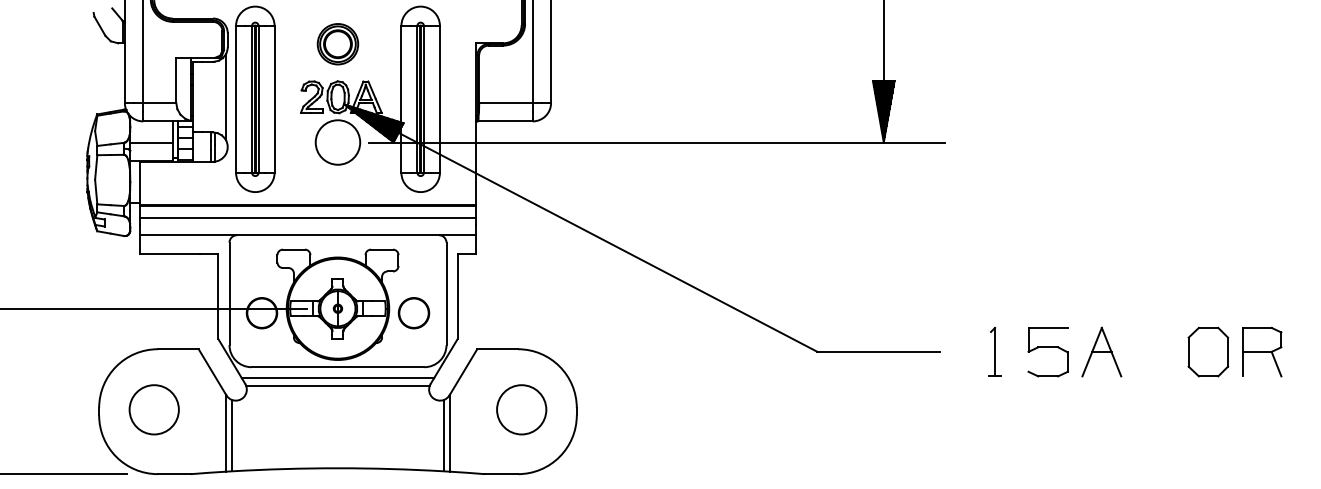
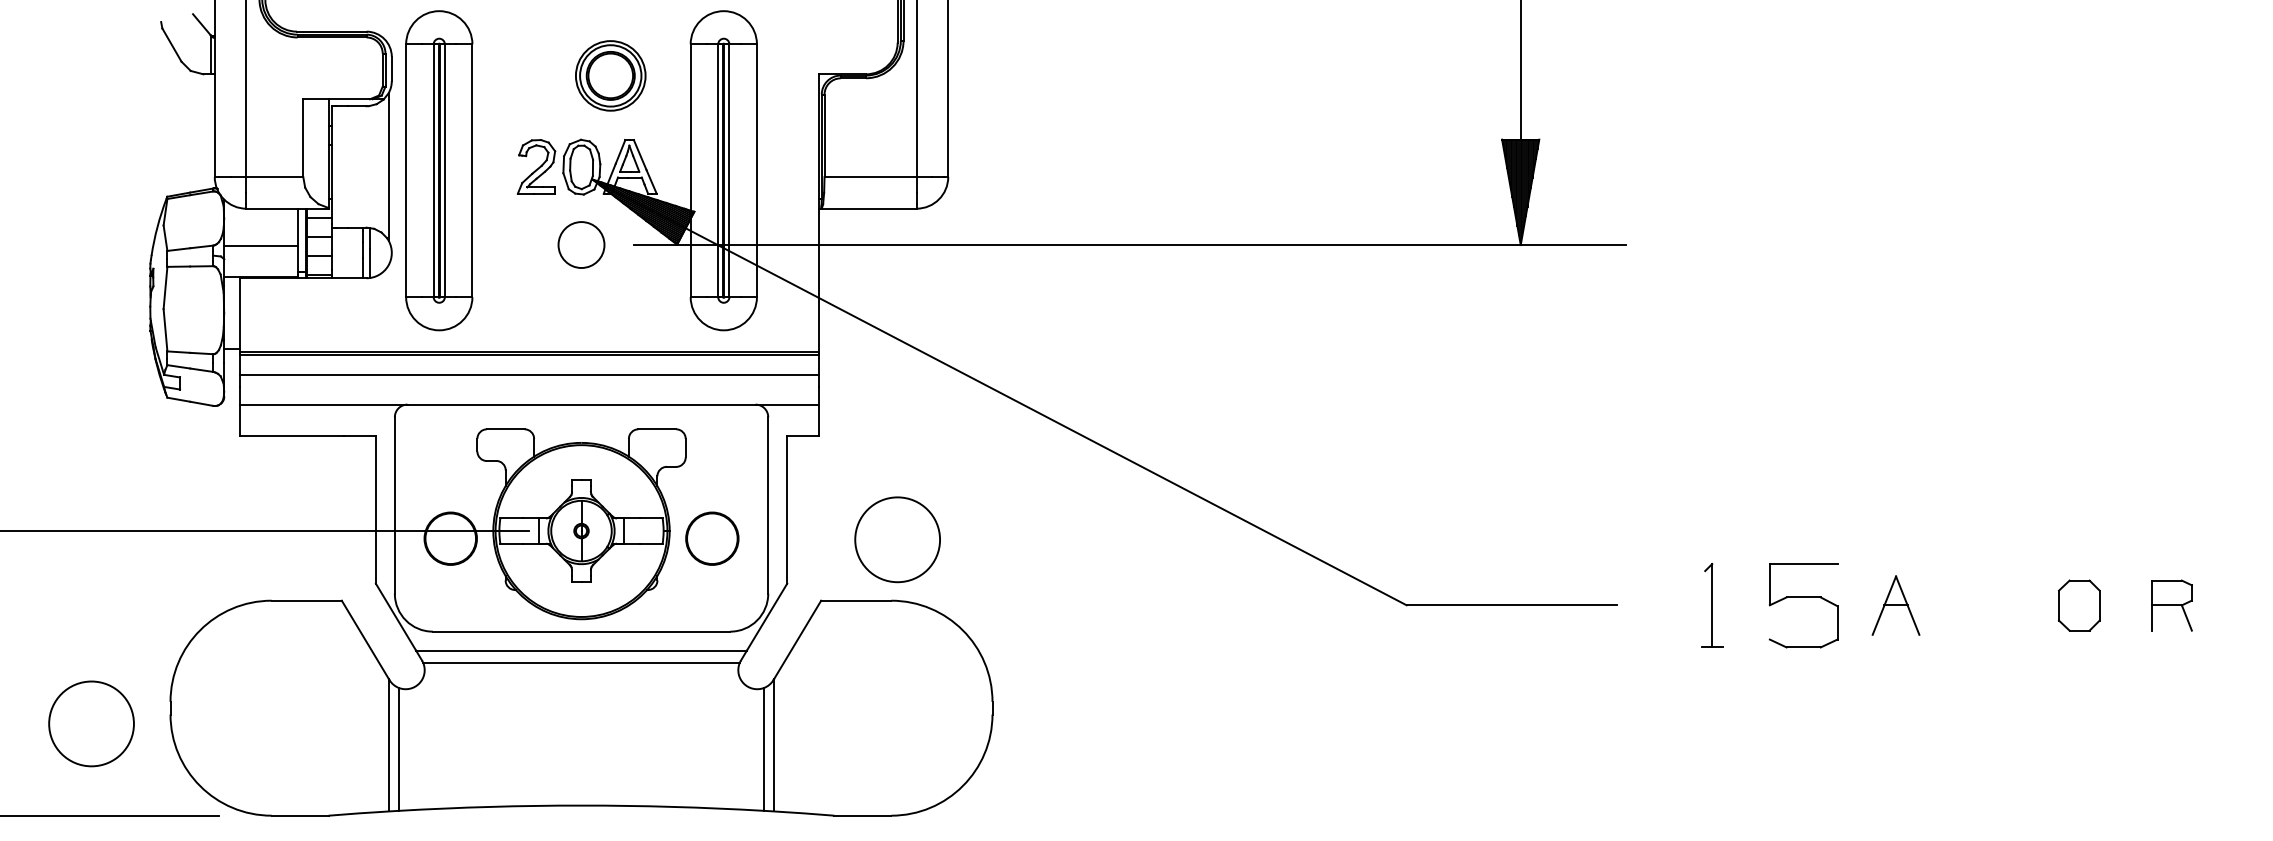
part: (337, 44) -> (609, 76), moved
circle: (337, 142) -> (580, 244), size x0.6
part: (1101, 351) -> (1895, 604), size x0.7
part: (1208, 351) -> (2079, 604), size x0.6
part: (1262, 351) -> (2172, 604), size x0.6
circle: (153, 409) -> (90, 723), moved
circle: (521, 409) -> (897, 539), moved

